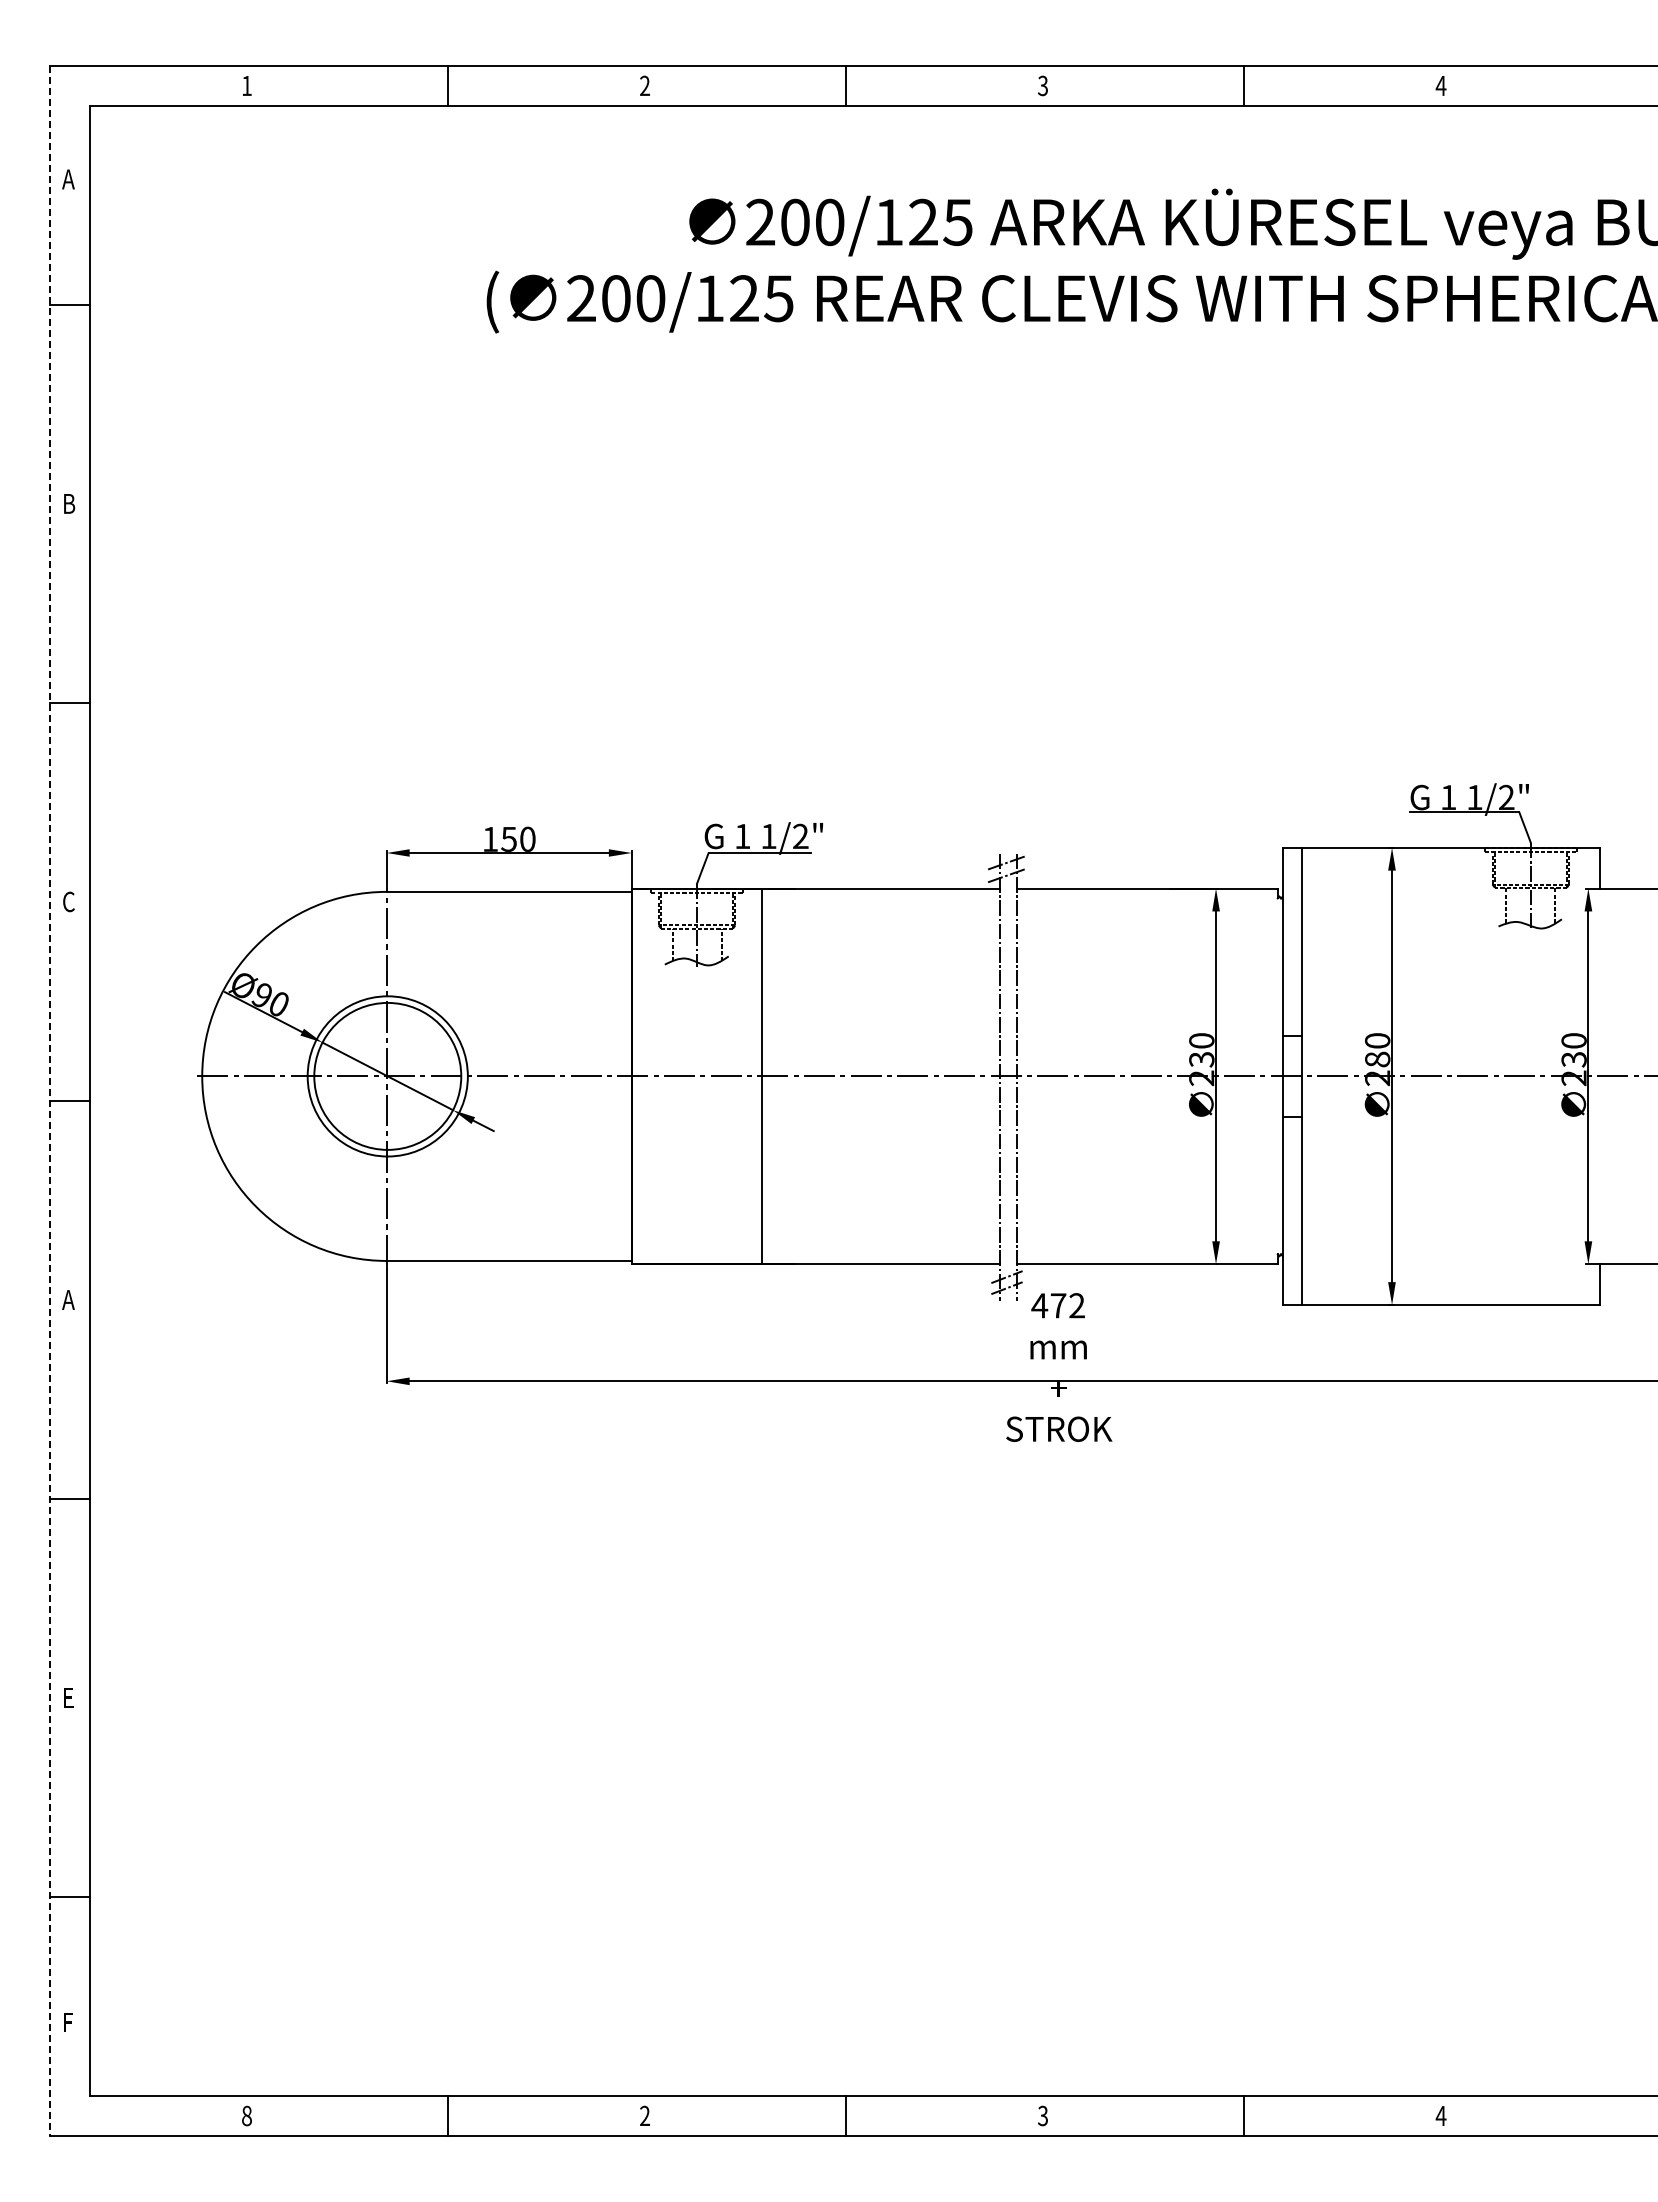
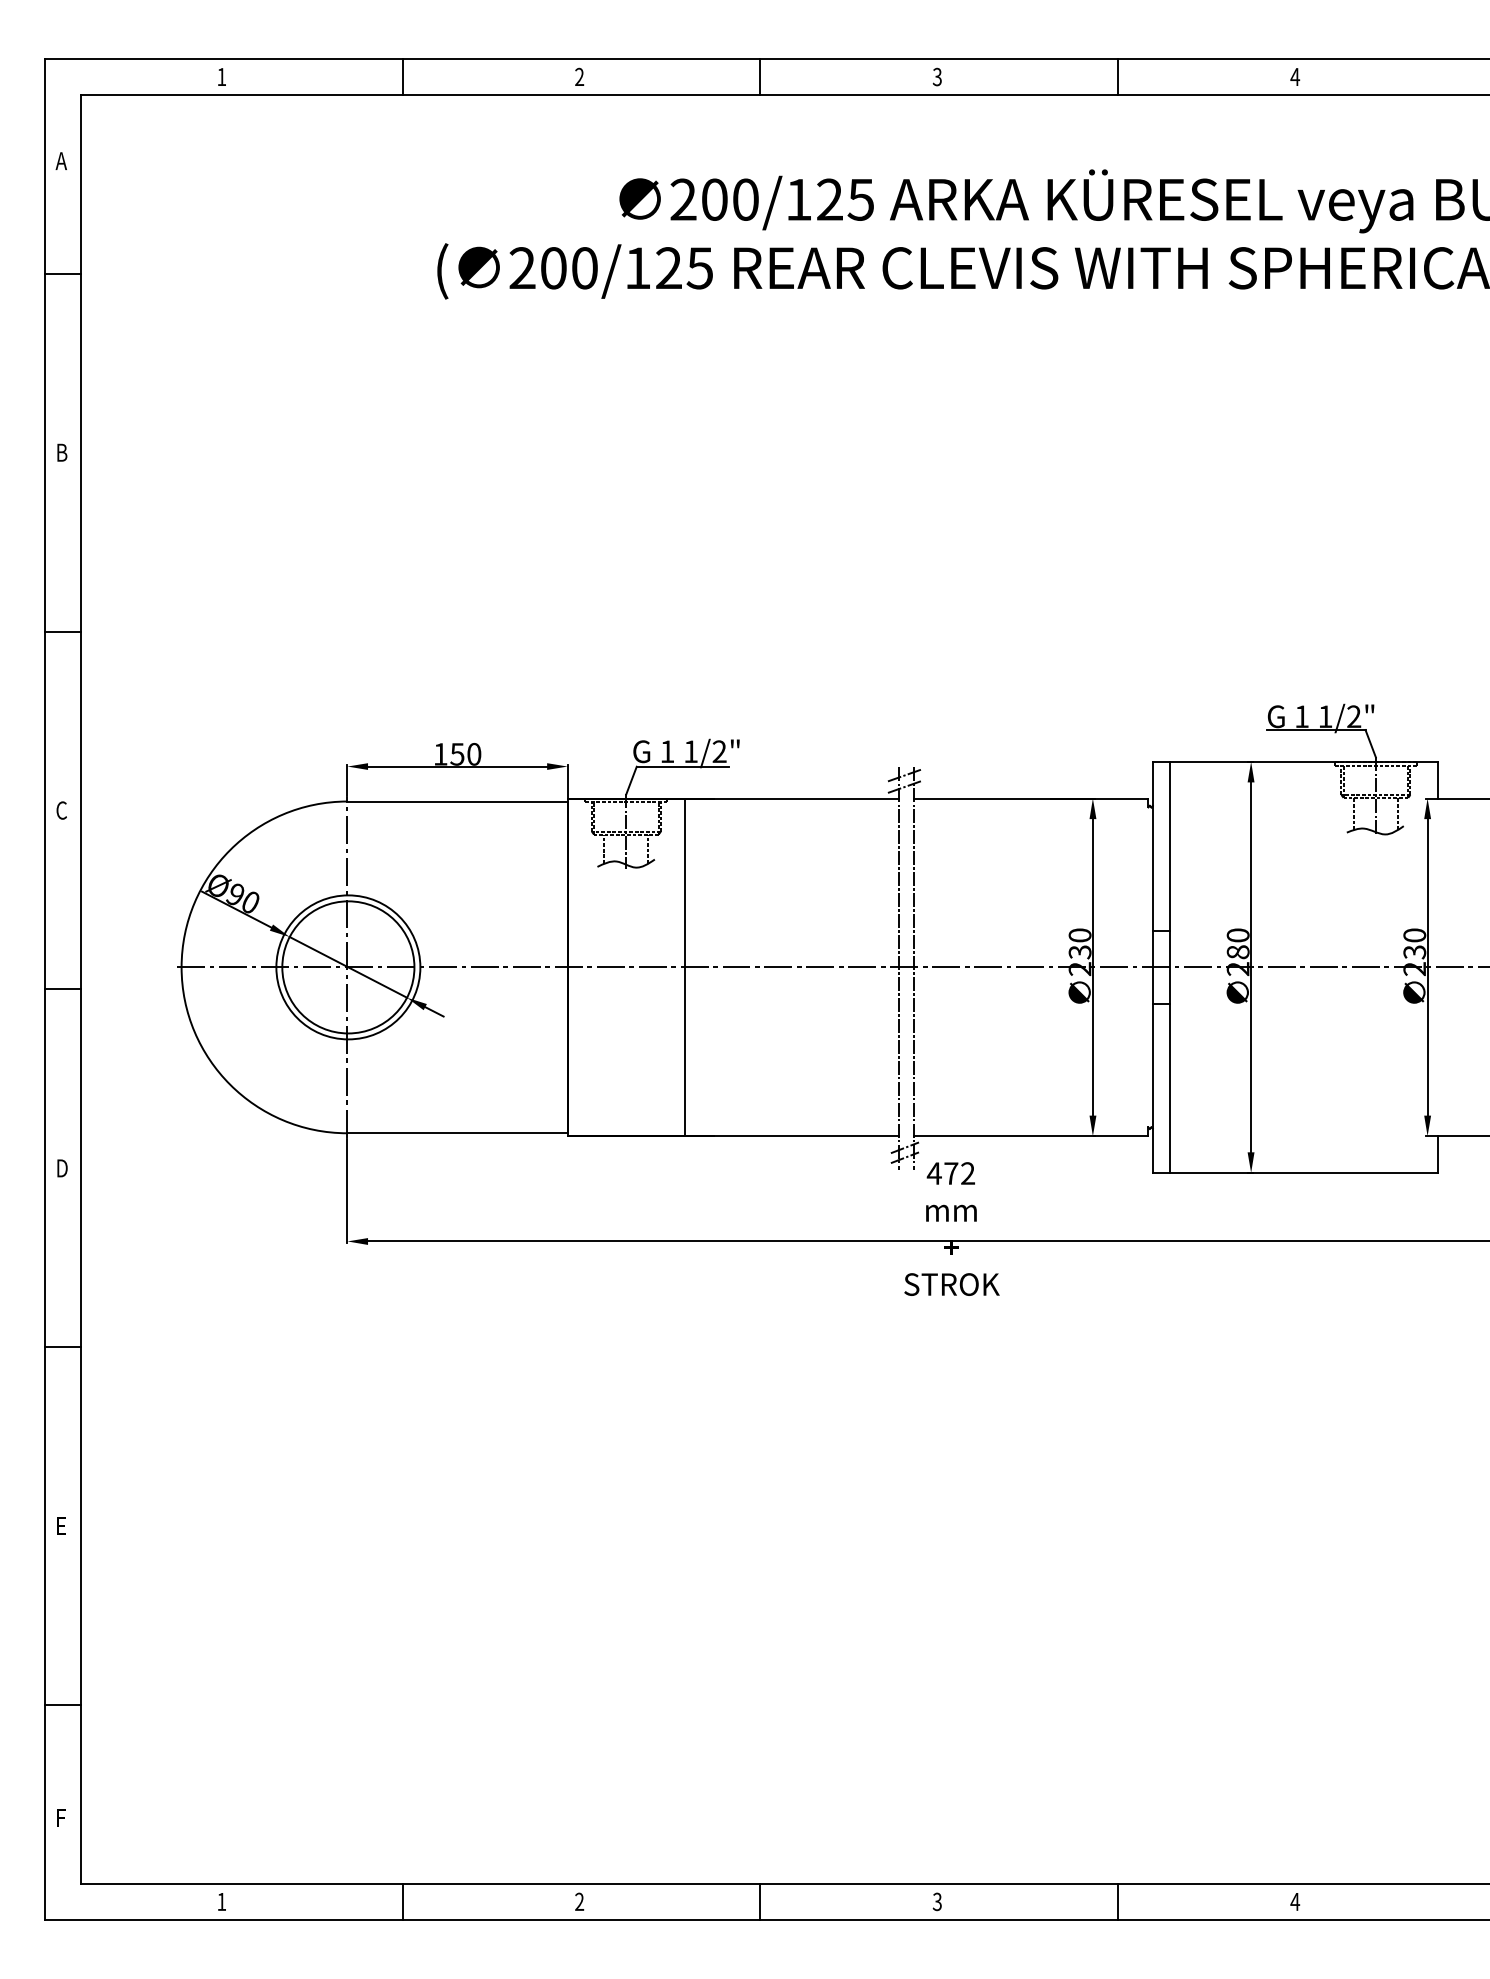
line: (49, 1101) -> (44, 989), dashed -> solid
text: (68, 1299) -> (61, 1167), A -> D
text: (246, 2115) -> (221, 1901), 8 -> 1

